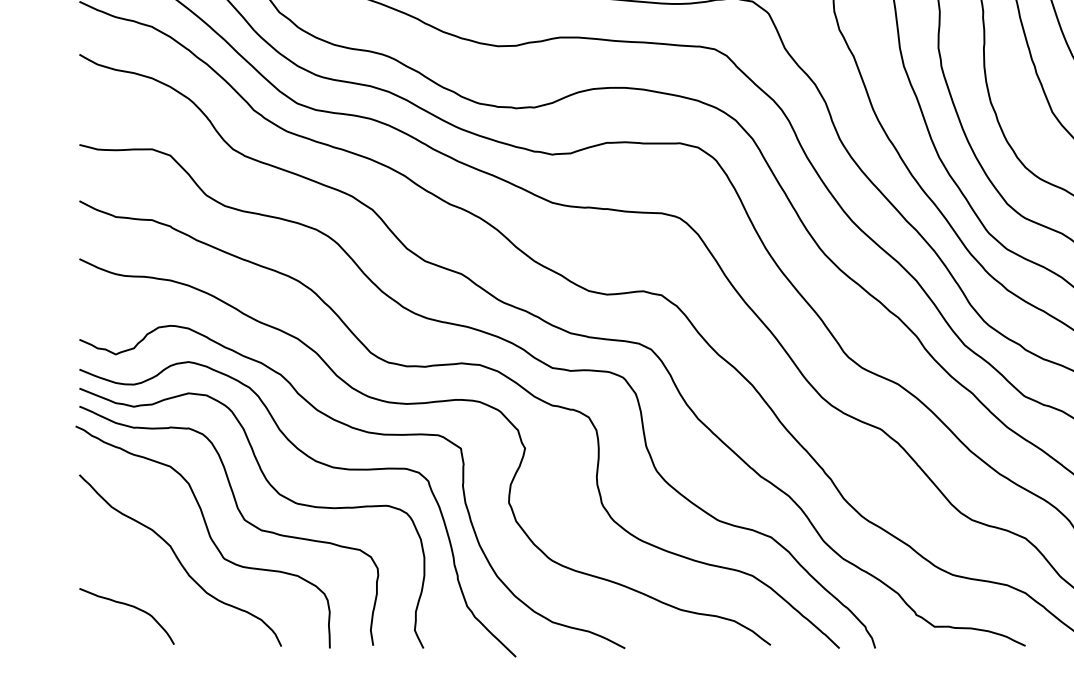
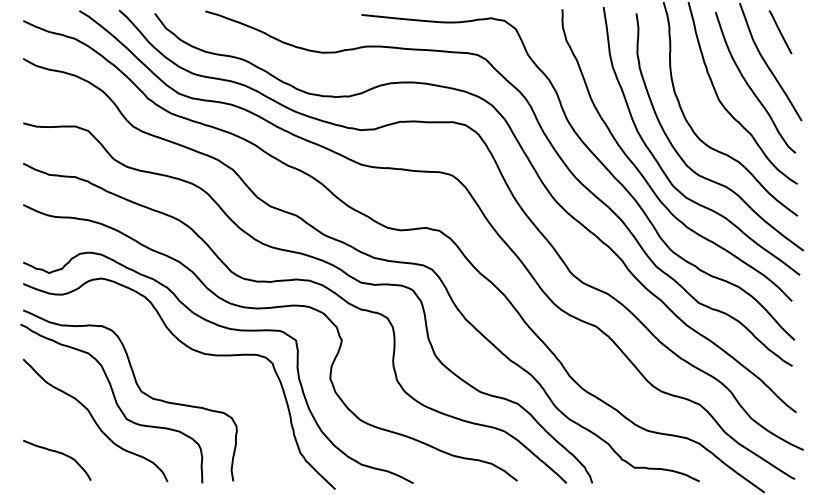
curve: (275, 492) -> (163, 371), removed

